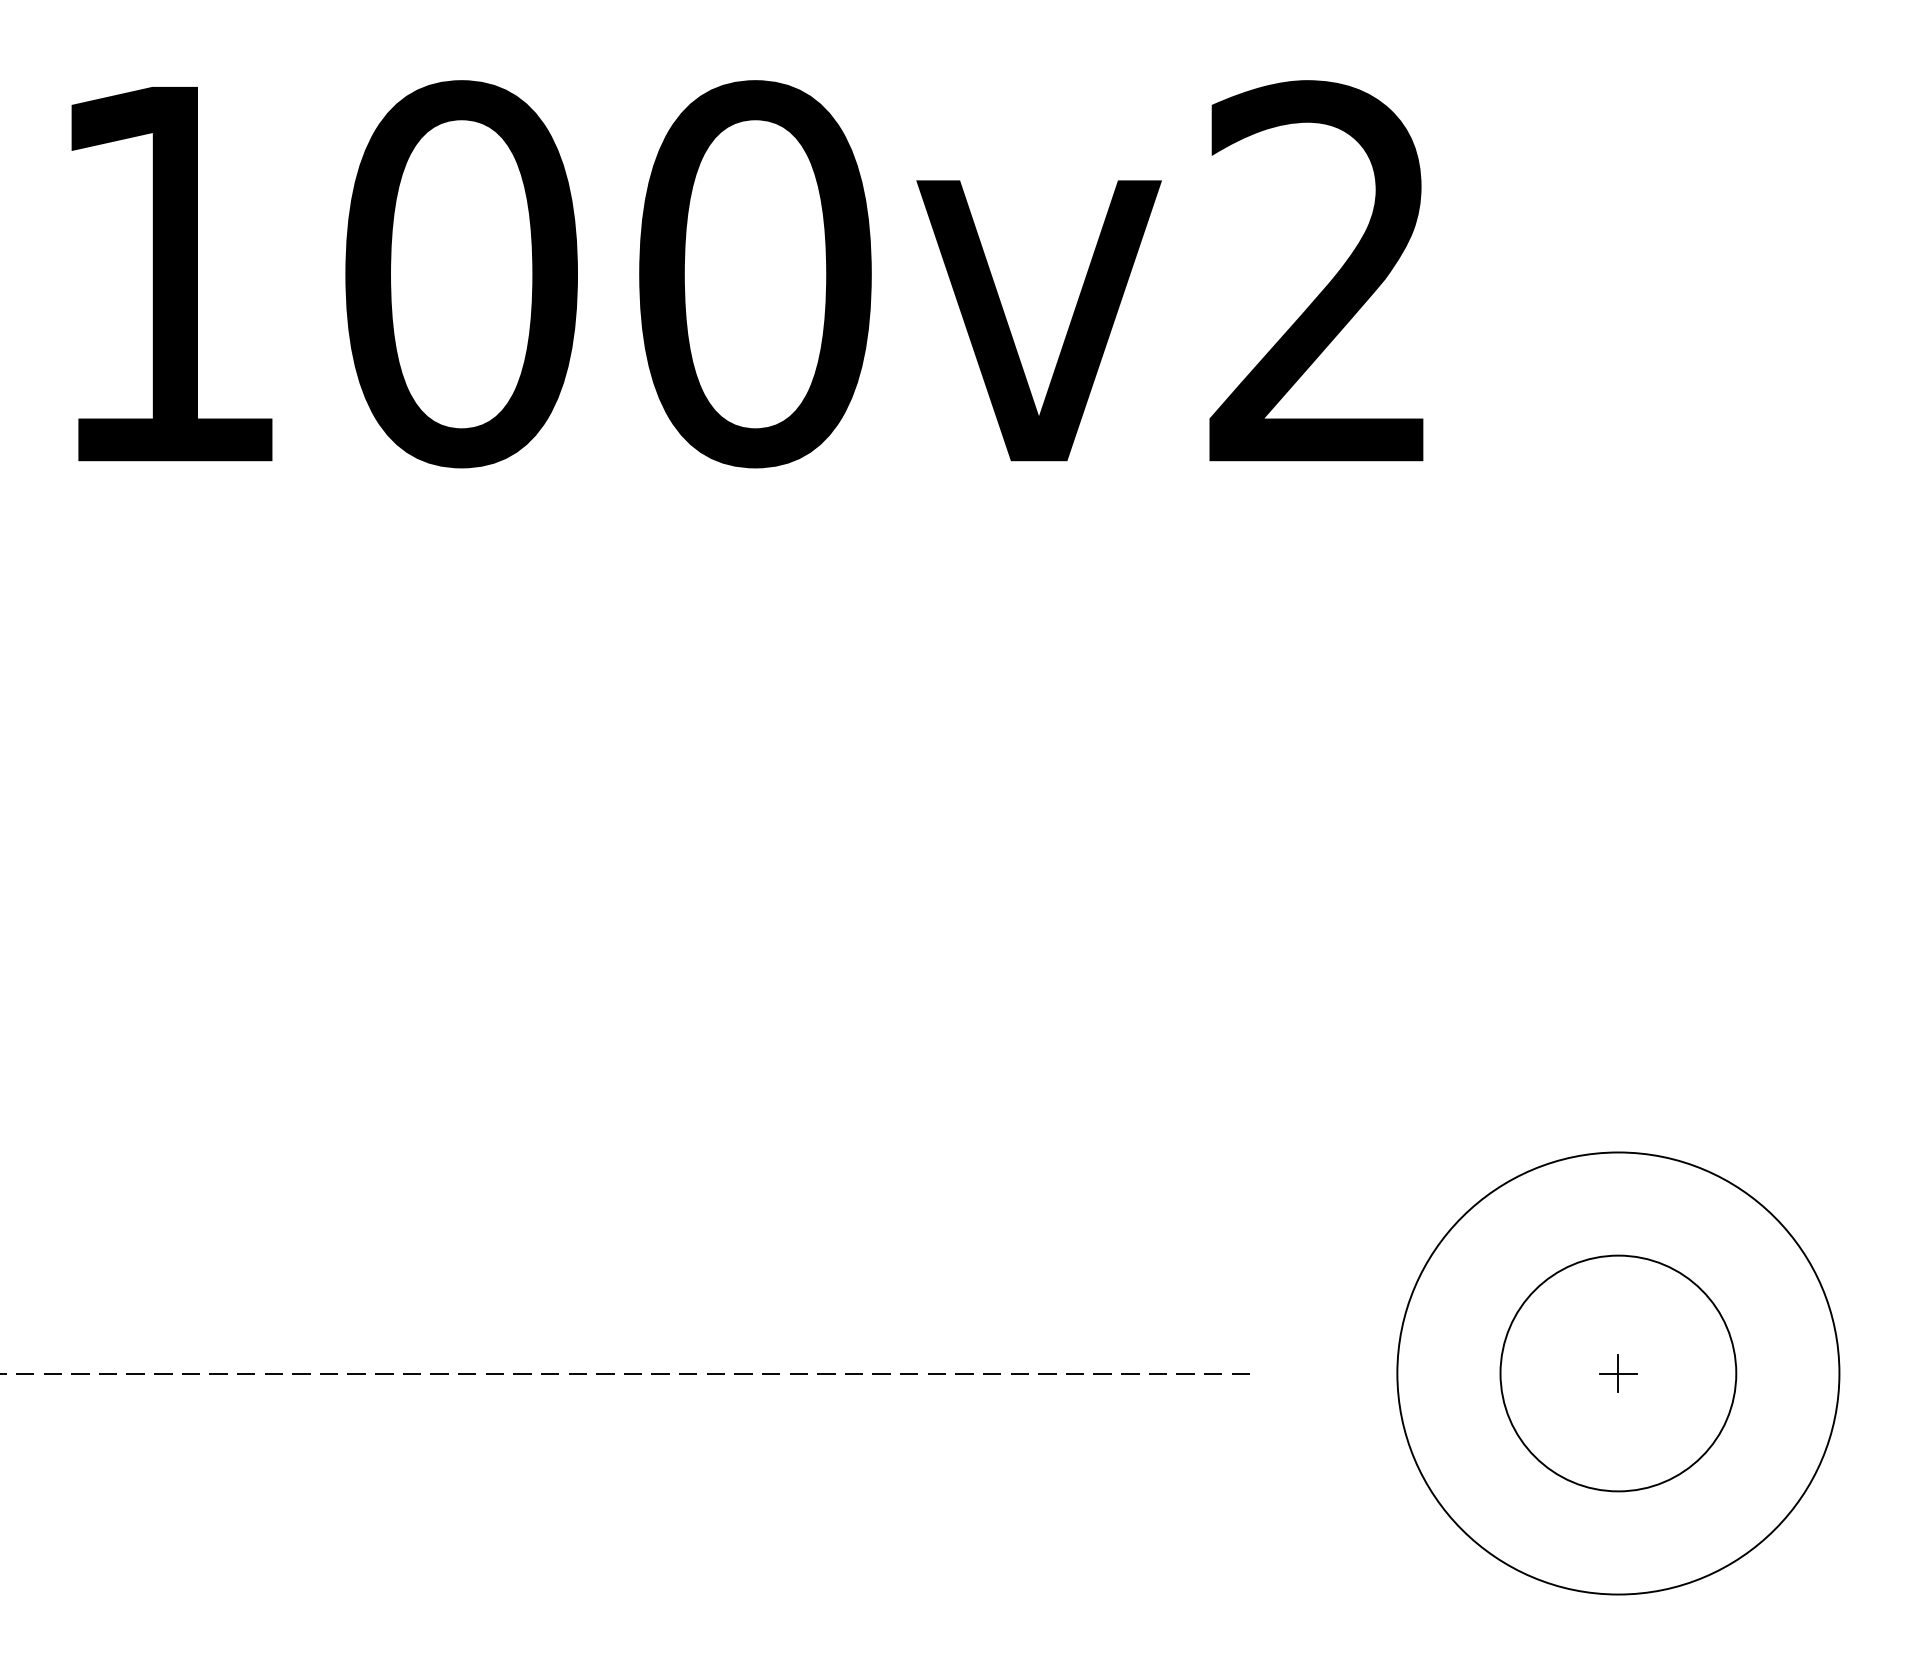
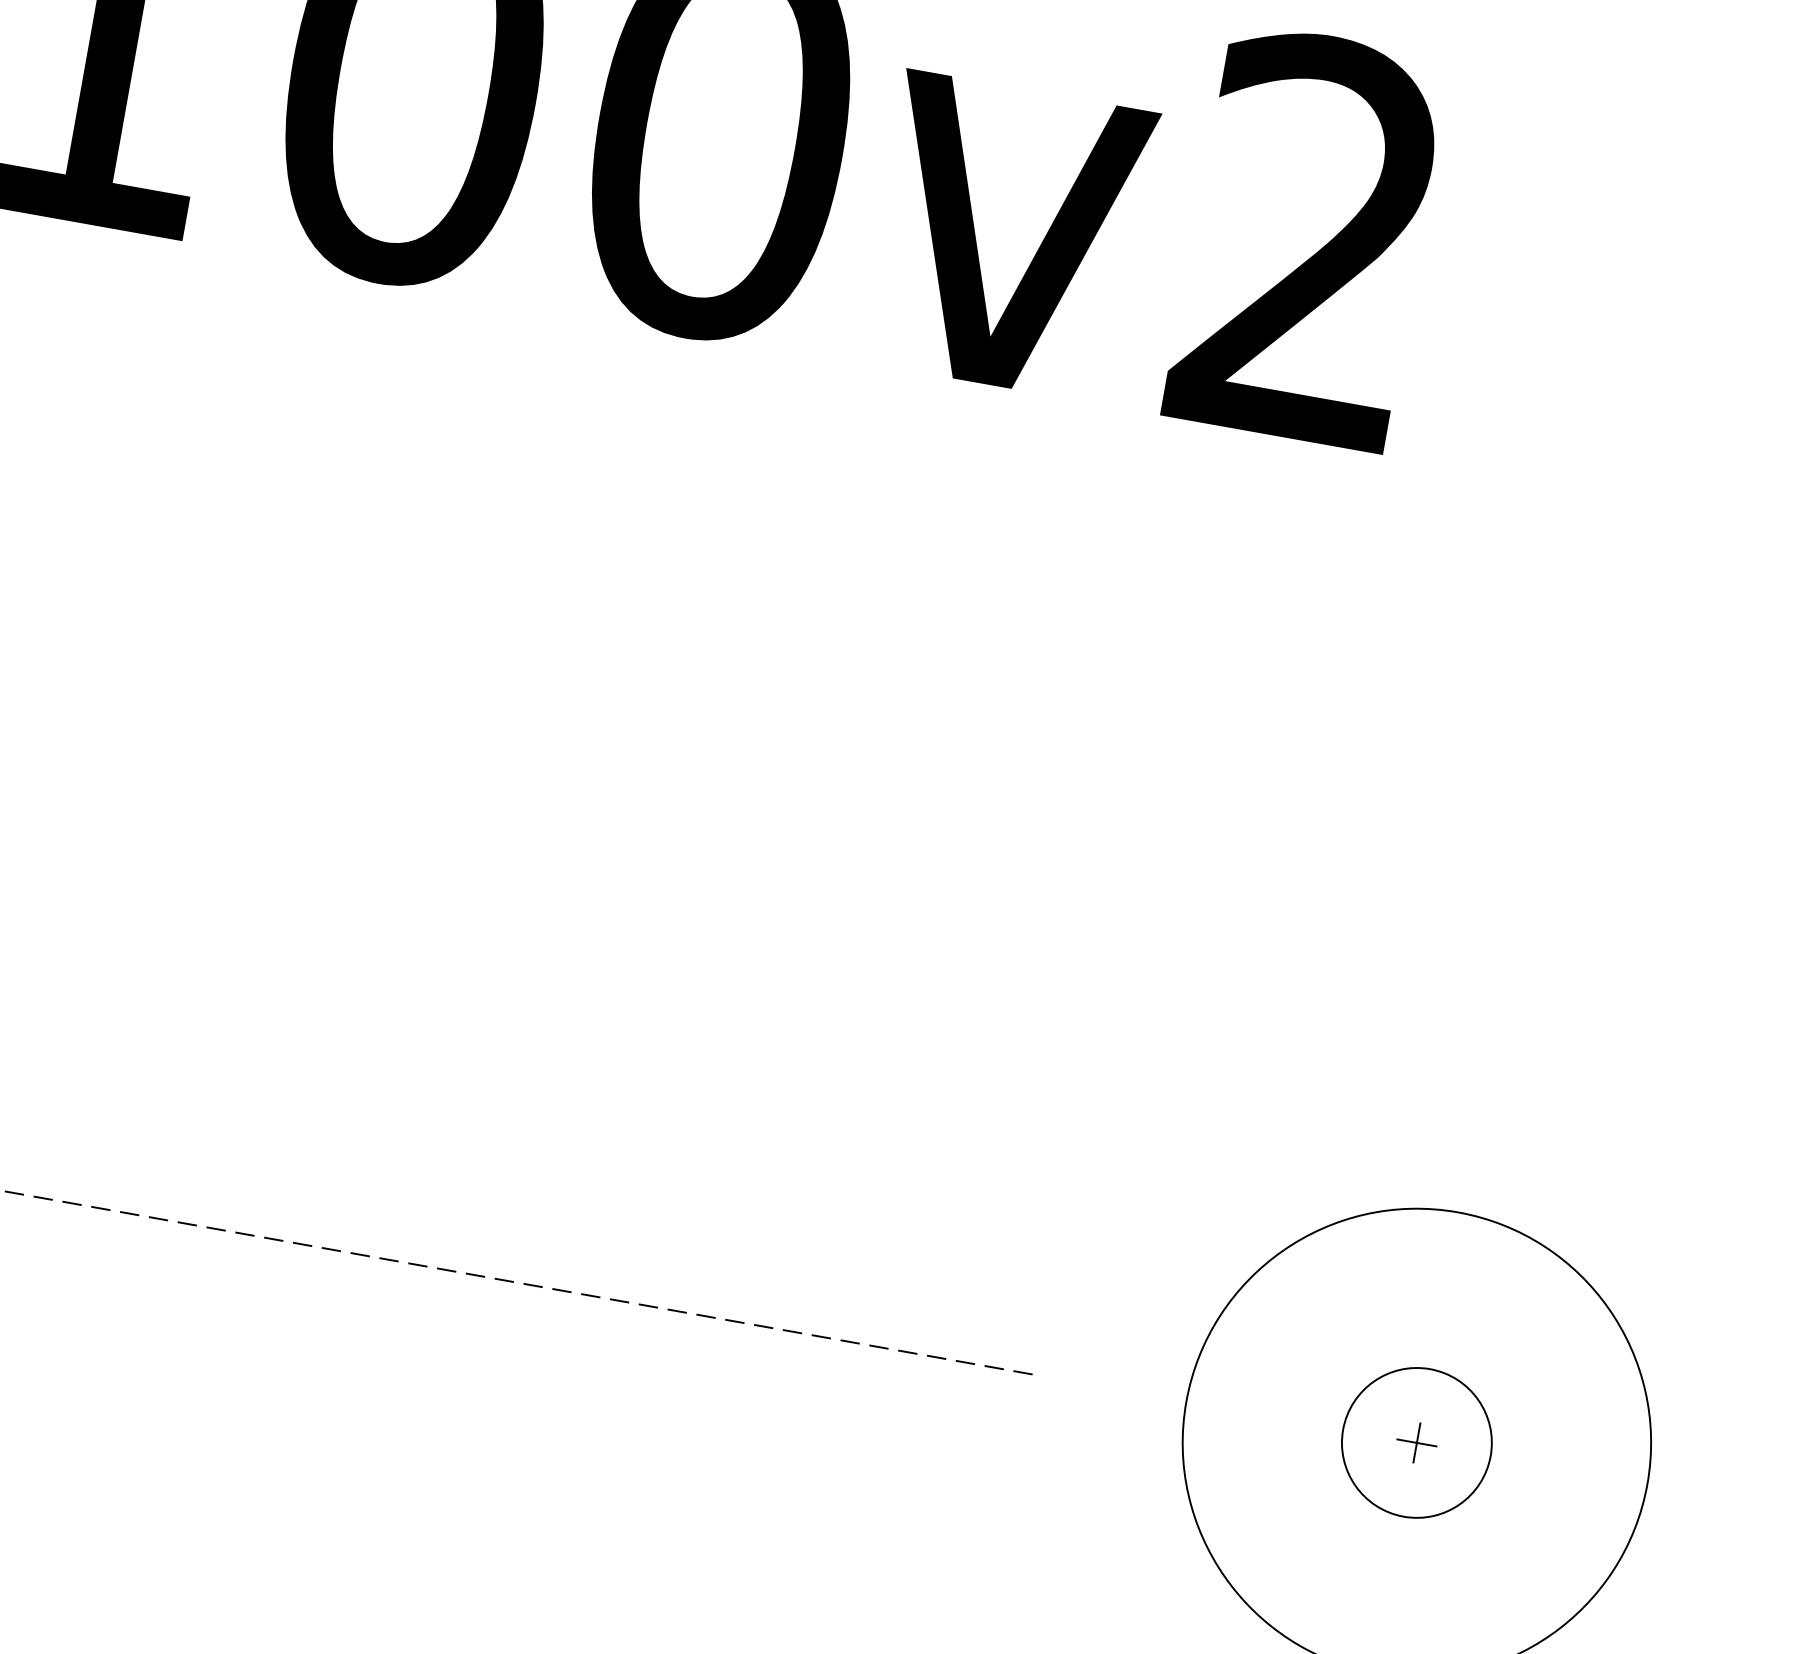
circle: (1618, 1373) -> (1417, 1442), size x0.6

